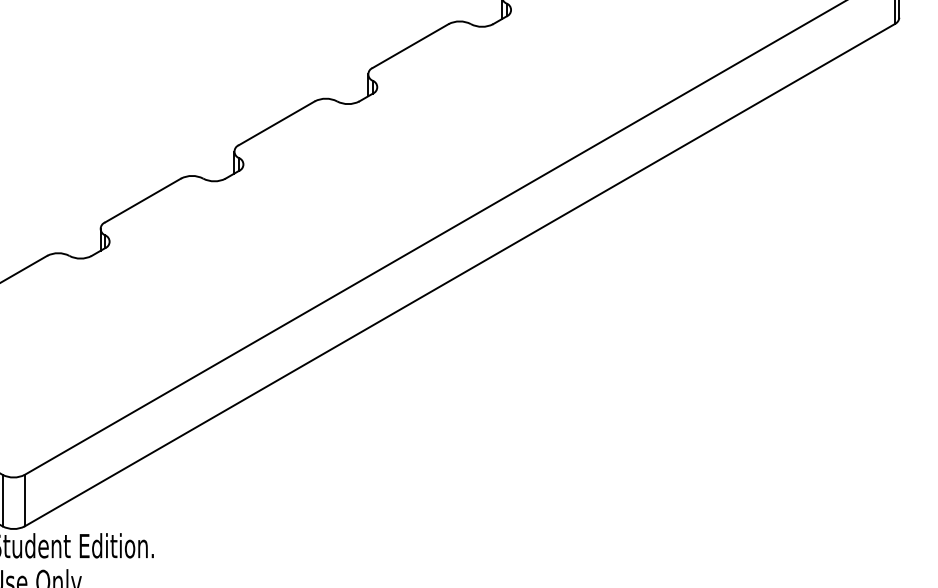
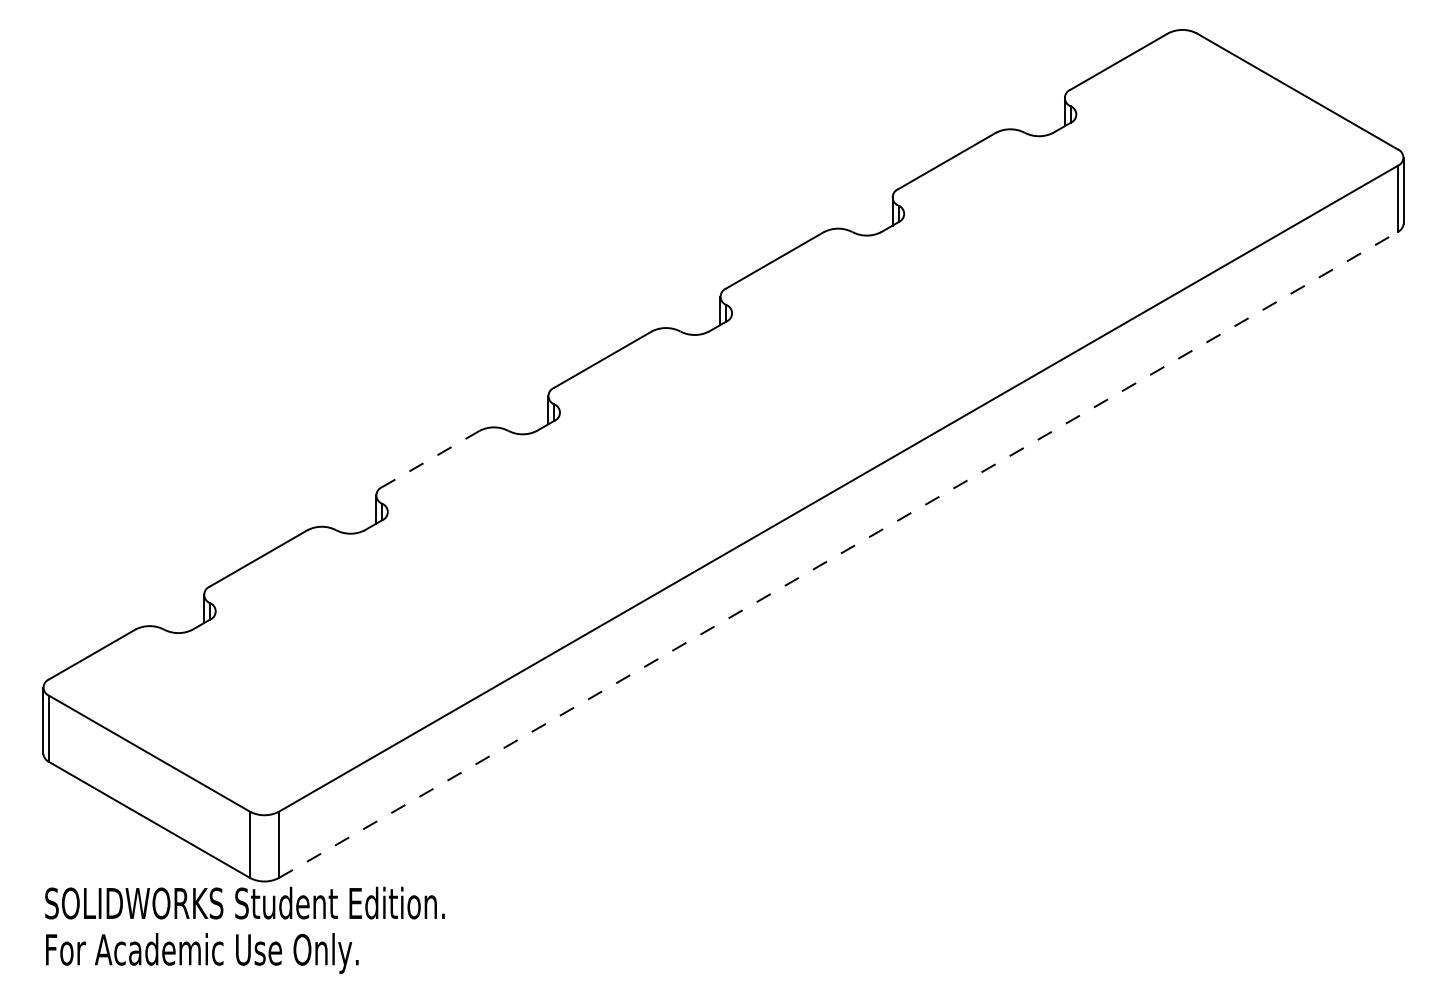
line: (142, 200) -> (430, 459), solid -> dashed
line: (459, 275) -> (838, 555), solid -> dashed

